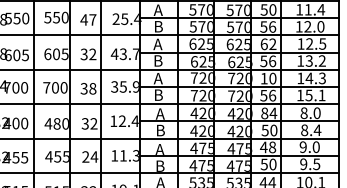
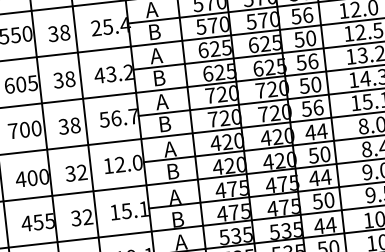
text: (88, 19) -> (59, 32), 47 -> 38
text: (268, 44) -> (305, 39), 62 -> 50
text: (135, 53) -> (127, 71), 43.7 -> 43.2
text: (92, 54) -> (69, 79), 32 -> 38
text: (263, 78) -> (303, 85), 10 -> 50
text: (124, 86) -> (117, 117), 35.9 -> 56.7
text: (264, 113) -> (310, 132), 84 -> 44
text: (134, 121) -> (136, 163), 12.4 -> 12.0
text: (56, 124) -> (31, 179), 480 -> 400
text: (272, 147) -> (326, 177), 48 -> 44
text: (128, 155) -> (133, 209), 11.3 -> 15.1
text: (90, 156) -> (82, 217), 24 -> 32

